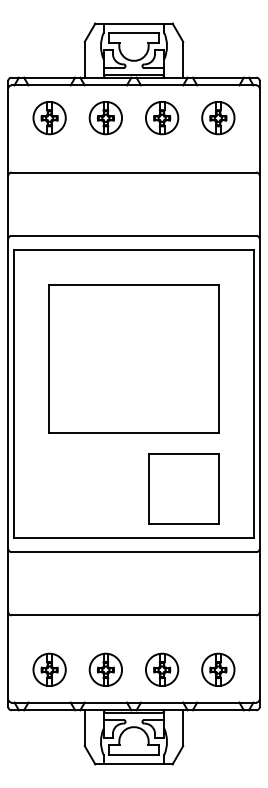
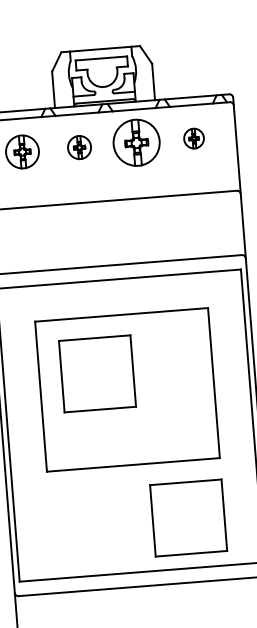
part: (105, 118) -> (79, 147), size x0.7
part: (162, 118) -> (137, 143), size x1.4
part: (218, 118) -> (194, 138), size x0.6
part: (105, 340) -> (97, 373), added

